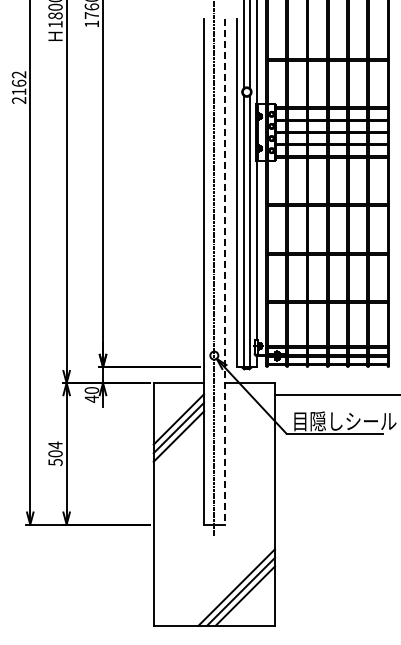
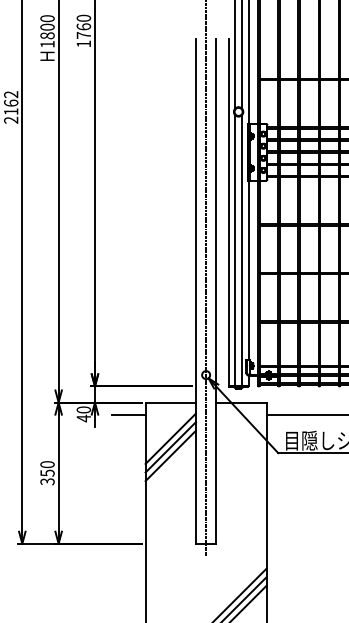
line: (224, 271) -> (216, 291), dashed -> solid
line: (136, 395) -> (128, 414), added
text: (55, 453) -> (47, 472), 504 -> 350

